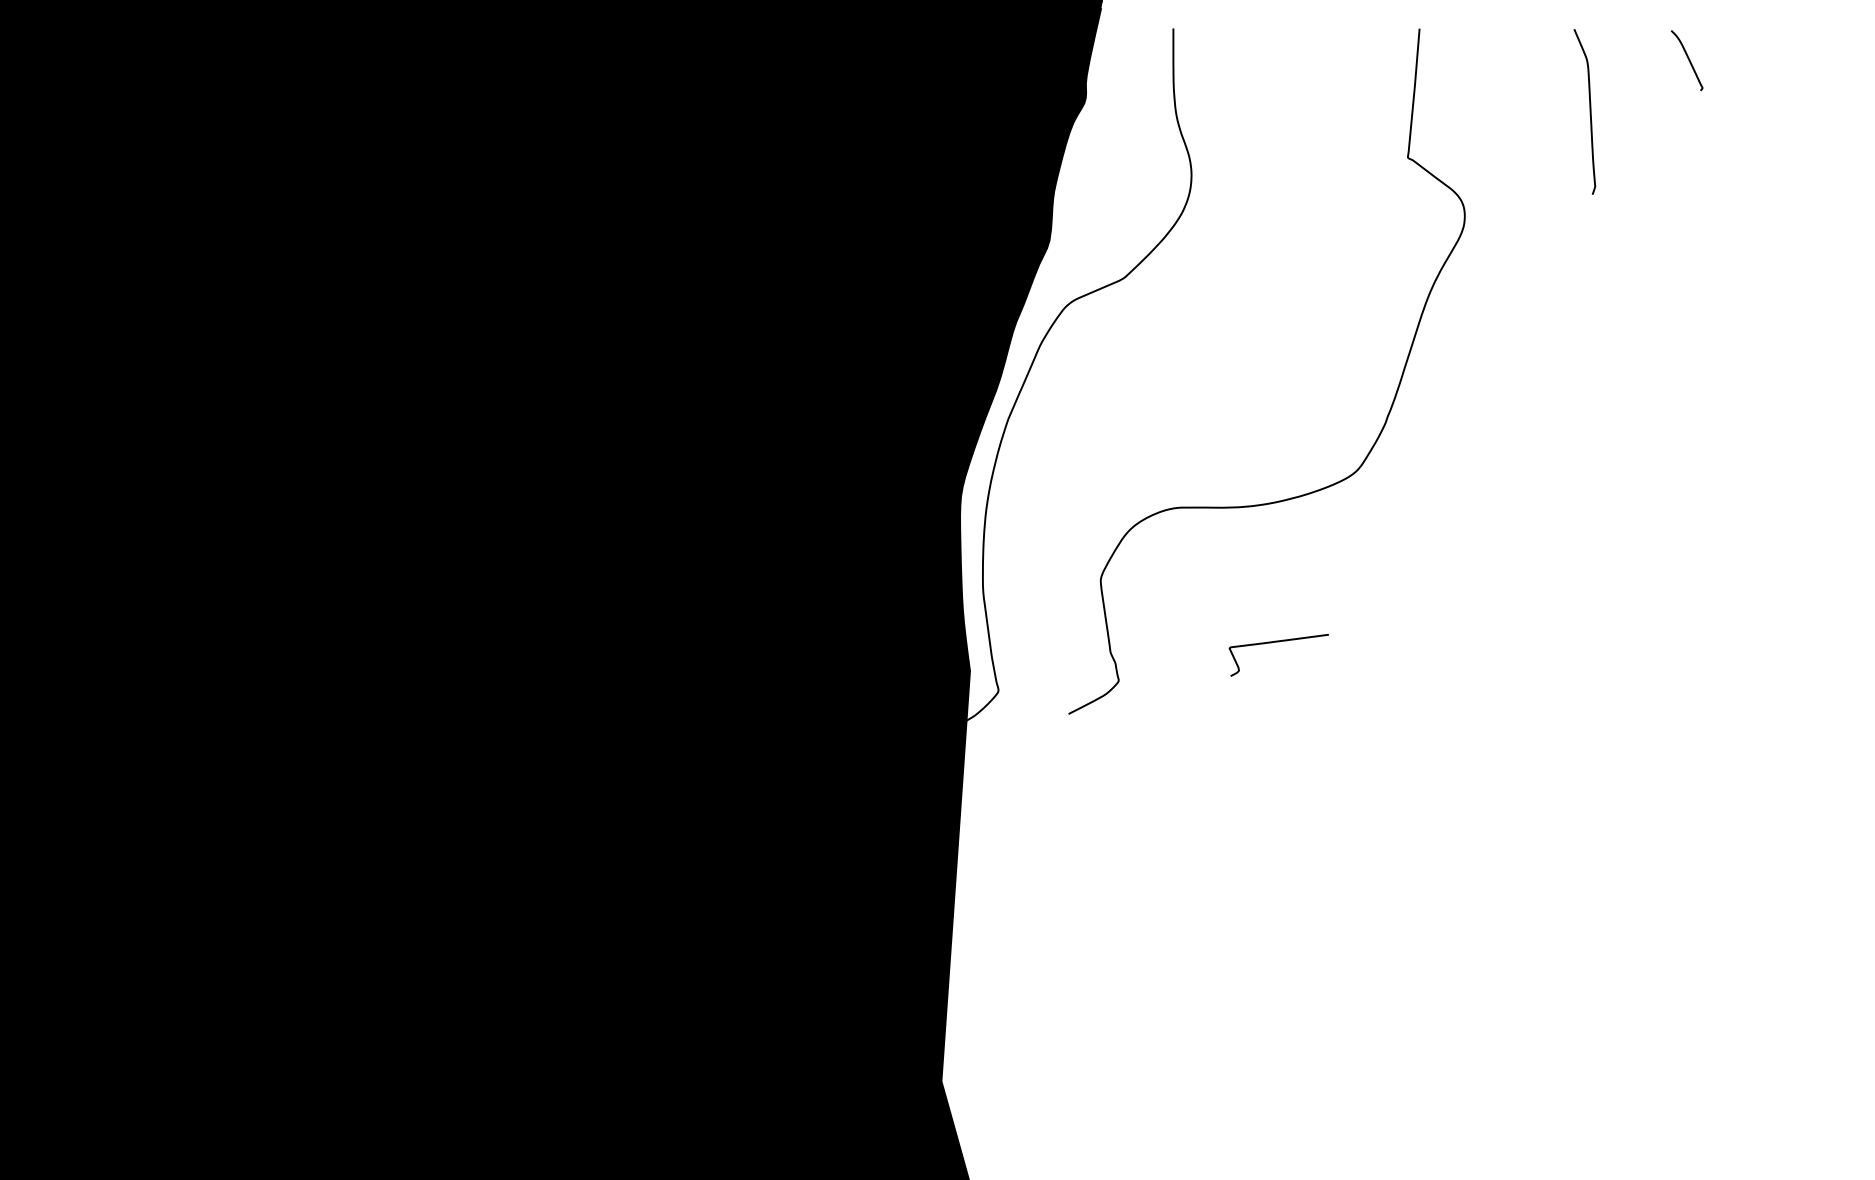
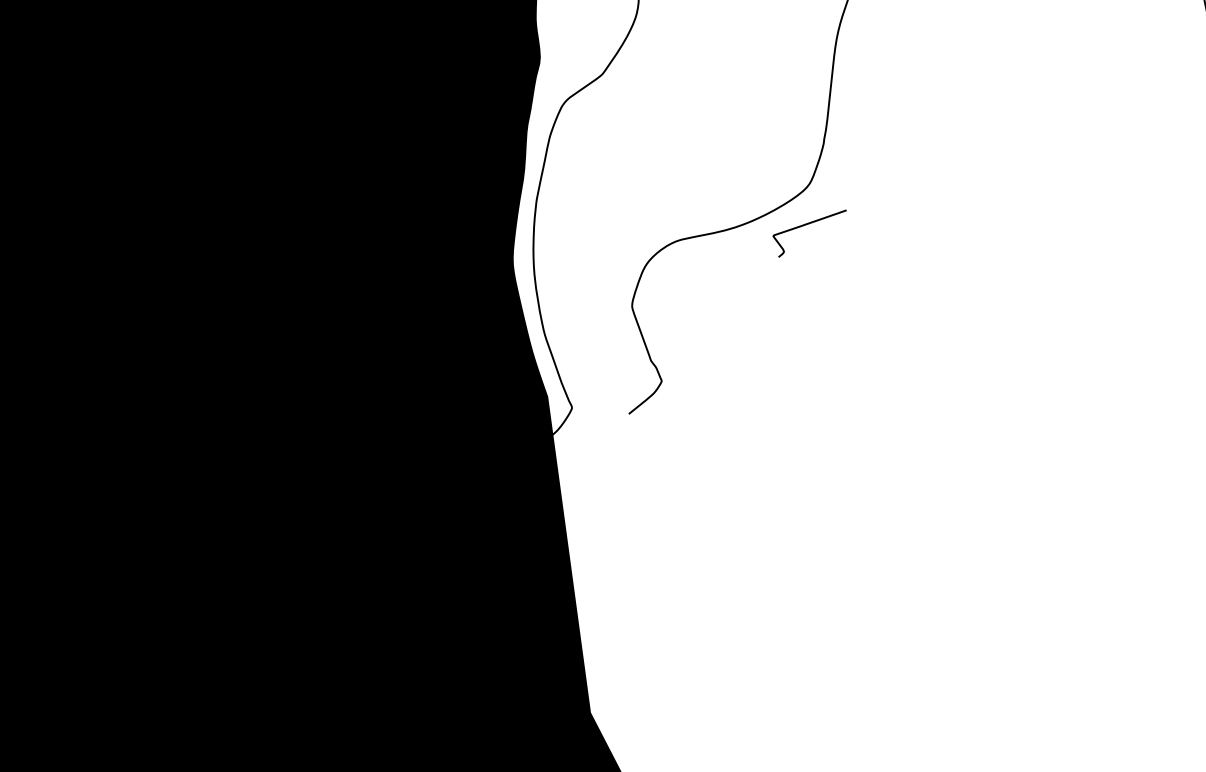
curve: (1278, 642) -> (809, 224), moved

